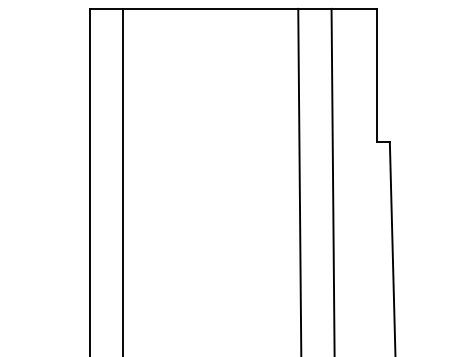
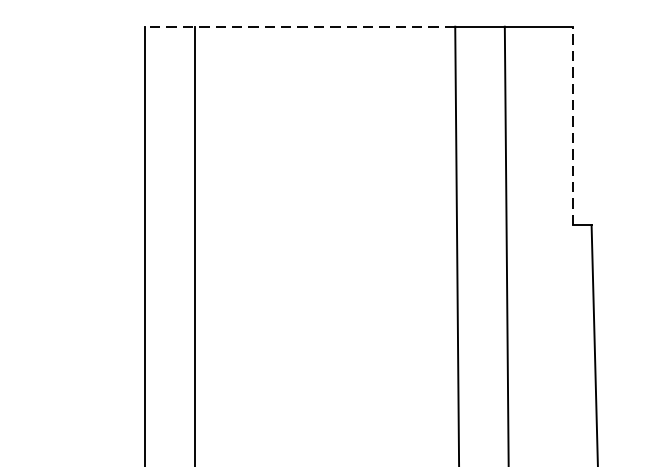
line: (193, 8) -> (299, 26), solid -> dashed
line: (377, 75) -> (573, 125), solid -> dashed

